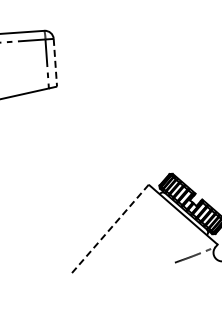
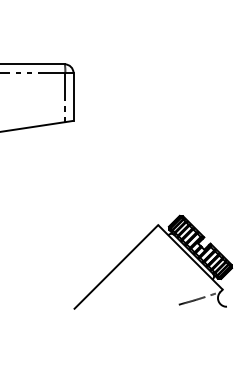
line: (55, 62) -> (73, 96), dashed -> solid
line: (110, 229) -> (116, 267), dashed -> solid

